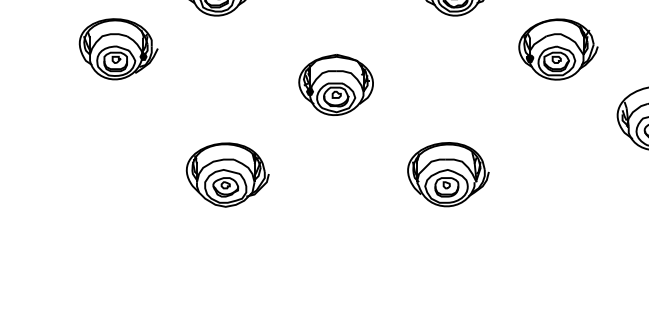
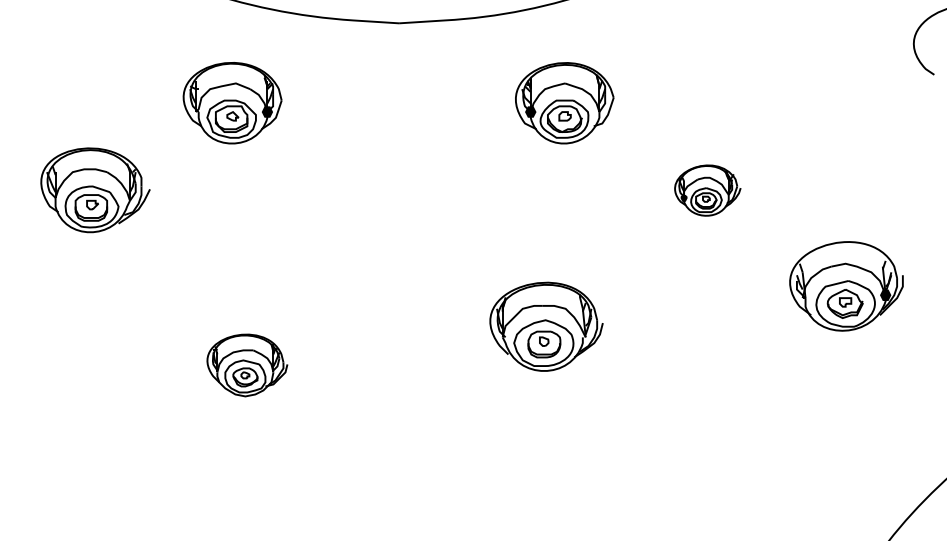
part: (558, 49) -> (707, 190), size x0.6
fill: (143, 56) -> (129, 200), removed
part: (335, 84) -> (397, 239), removed
part: (448, 174) -> (546, 326), moved
part: (227, 175) -> (247, 365), size x0.7

